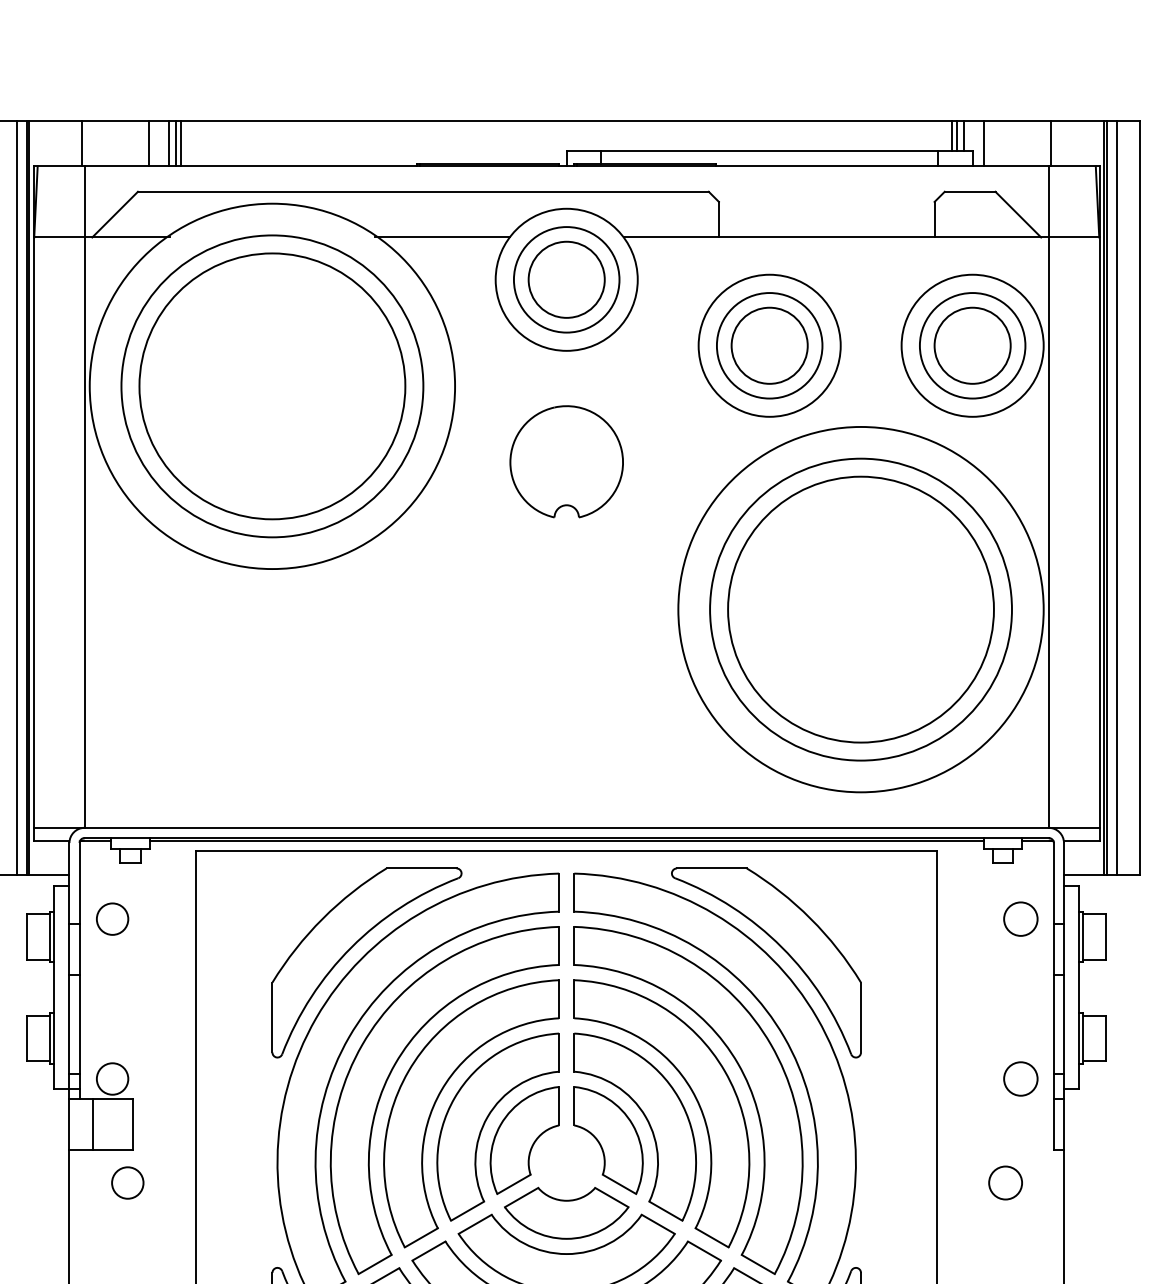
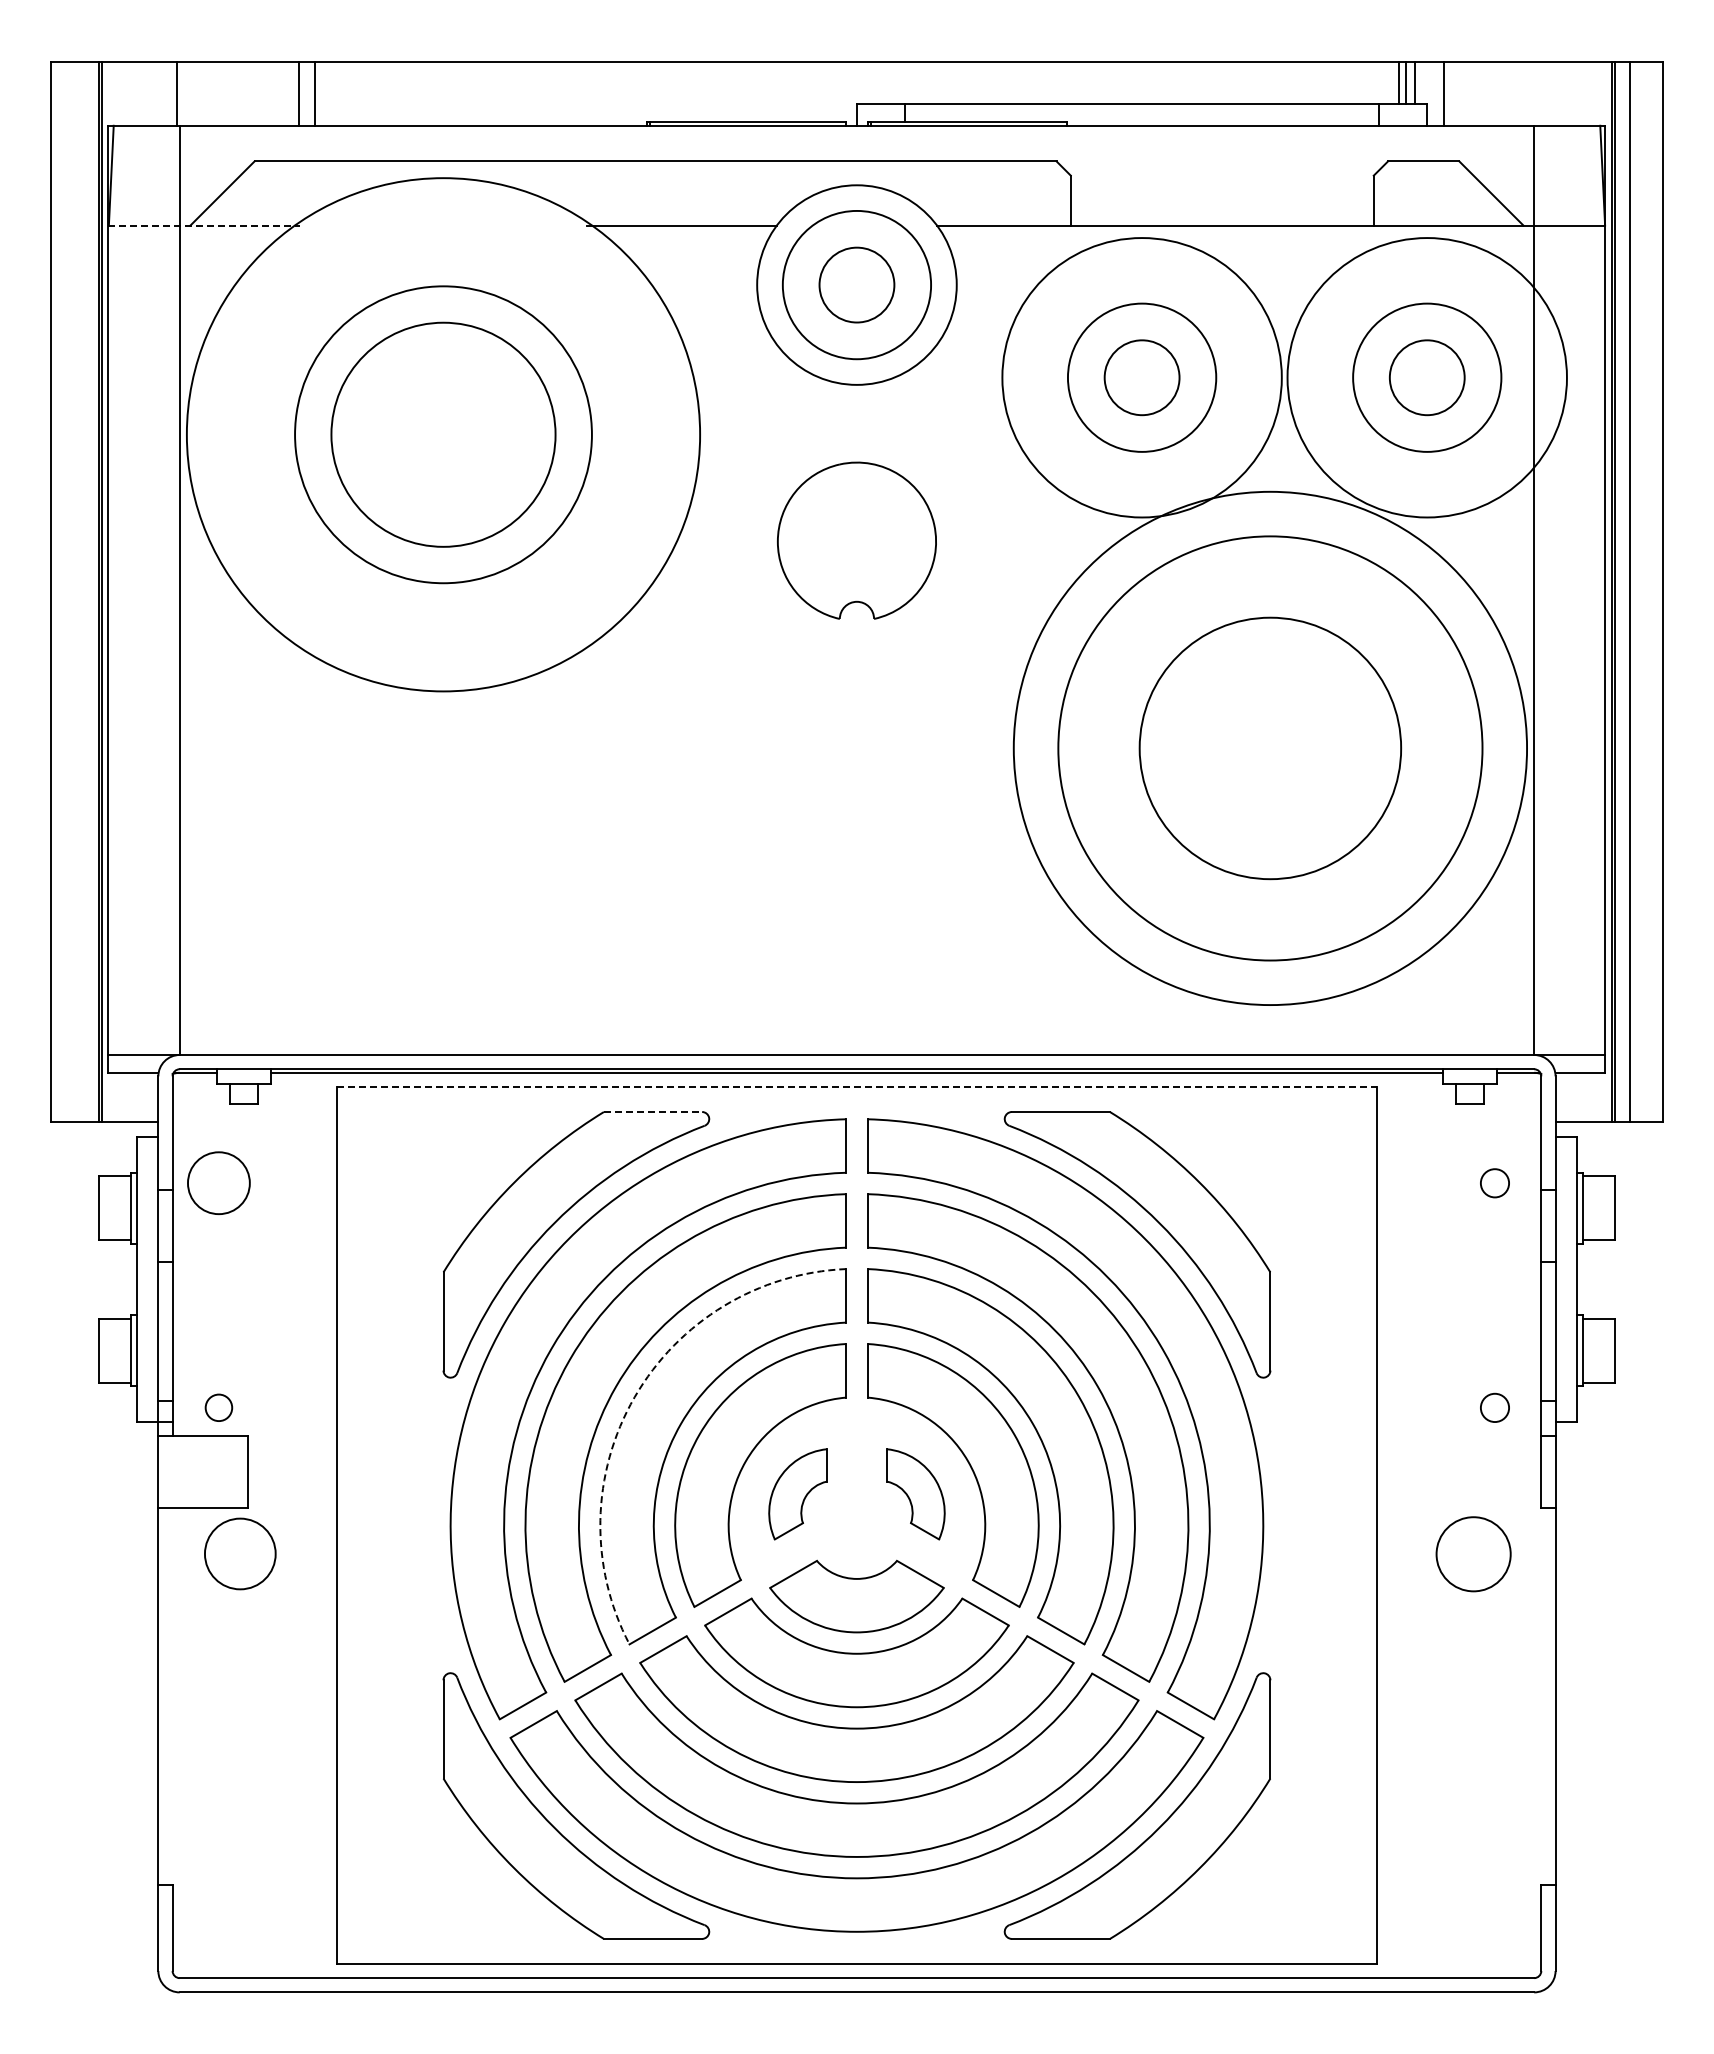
line: (149, 143) -> (270, 93), removed
line: (176, 143) -> (308, 93), removed
line: (1051, 143) -> (1537, 93), removed
line: (102, 237) -> (204, 225), solid -> dashed
circle: (566, 279) -> (856, 284), size x0.7
circle: (769, 345) -> (1141, 377), size x0.7
circle: (769, 345) -> (1141, 377), size x1.4
circle: (972, 345) -> (1426, 377), size x0.7
circle: (972, 345) -> (1427, 377), size x1.4
circle: (272, 386) -> (443, 434), size x0.6
circle: (272, 386) -> (443, 434), size x0.7
line: (16, 497) -> (84, 591), removed
circle: (861, 609) -> (1270, 748), size x0.7
line: (567, 850) -> (857, 1087), solid -> dashed
line: (421, 868) -> (653, 1112), solid -> dashed
circle: (1020, 918) -> (1494, 1182), size x0.6
circle: (112, 919) -> (218, 1183), size x1.4
arc: (408, 1071) -> (634, 1397), solid -> dashed
circle: (112, 1078) -> (218, 1407), size x0.6
circle: (1020, 1078) -> (1494, 1407), size x0.6
line: (93, 1124) -> (192, 1471), removed
part: (524, 1140) -> (797, 1494), size x0.6
part: (608, 1140) -> (915, 1494), size x0.6
circle: (127, 1182) -> (240, 1553), size x1.6
circle: (1005, 1182) -> (1473, 1553), size x1.6

